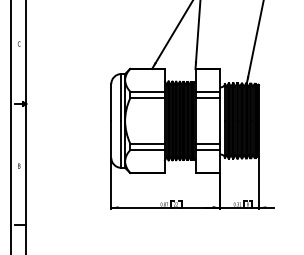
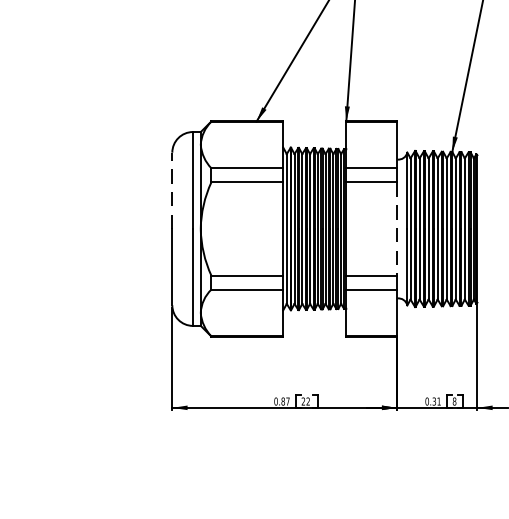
line: (111, 102) -> (172, 190), solid -> dashed
line: (220, 120) -> (397, 228), solid -> dashed

